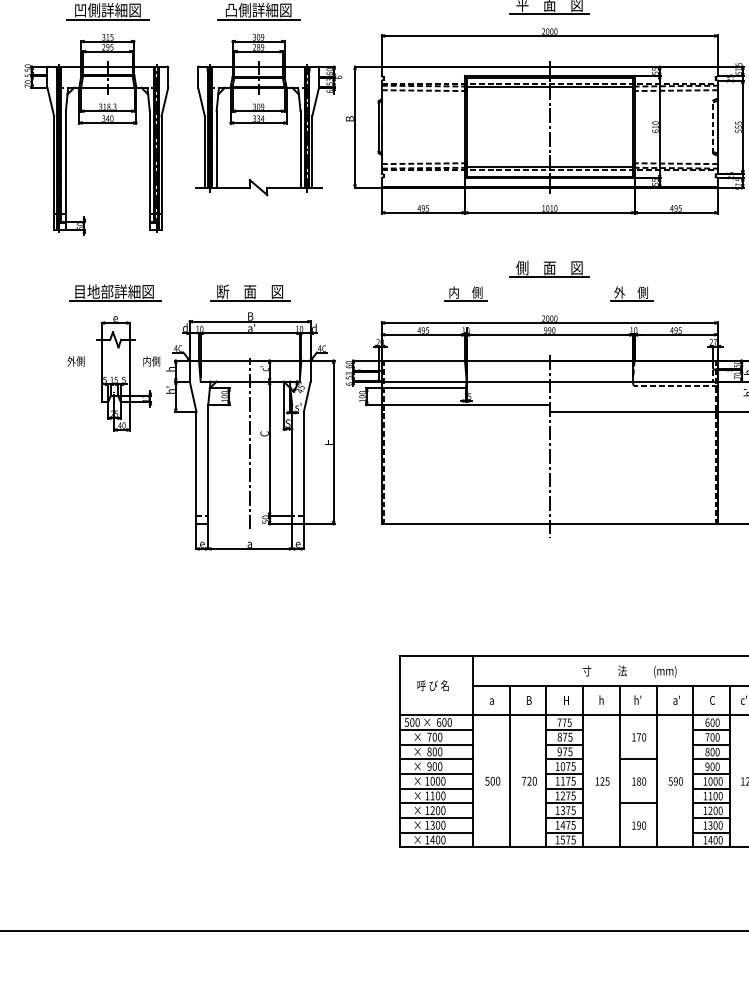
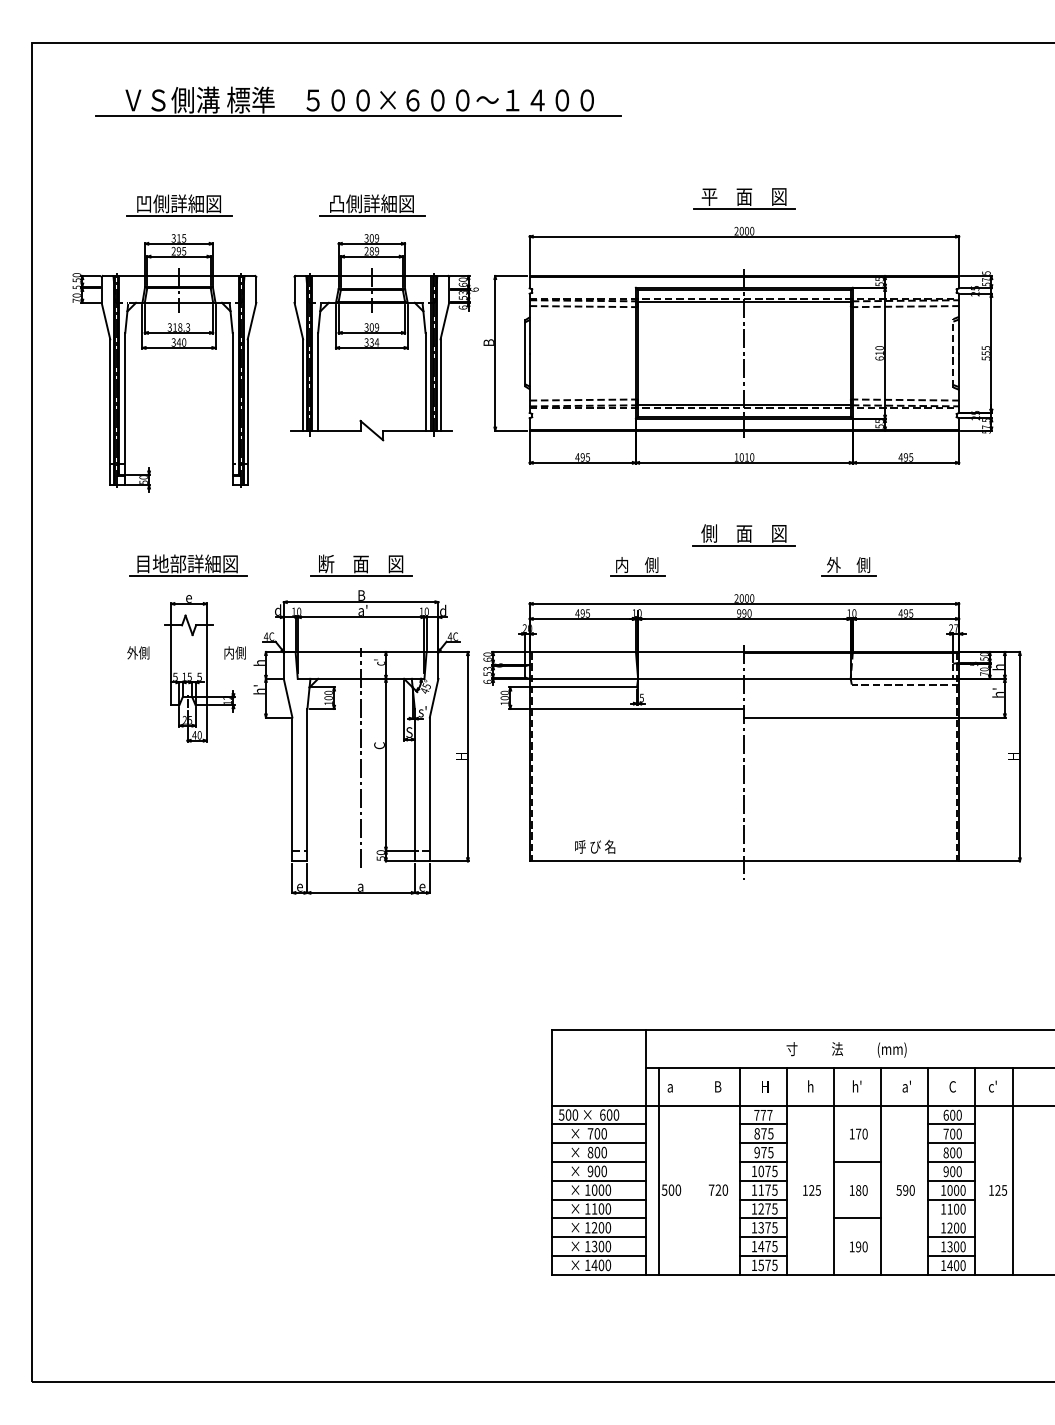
text: (433, 685) -> (595, 846), moved
text: (569, 722) -> (769, 1115), 775 -> 777
line: (509, 766) -> (659, 1171), moved
line: (711, 803) -> (951, 1218), removed

